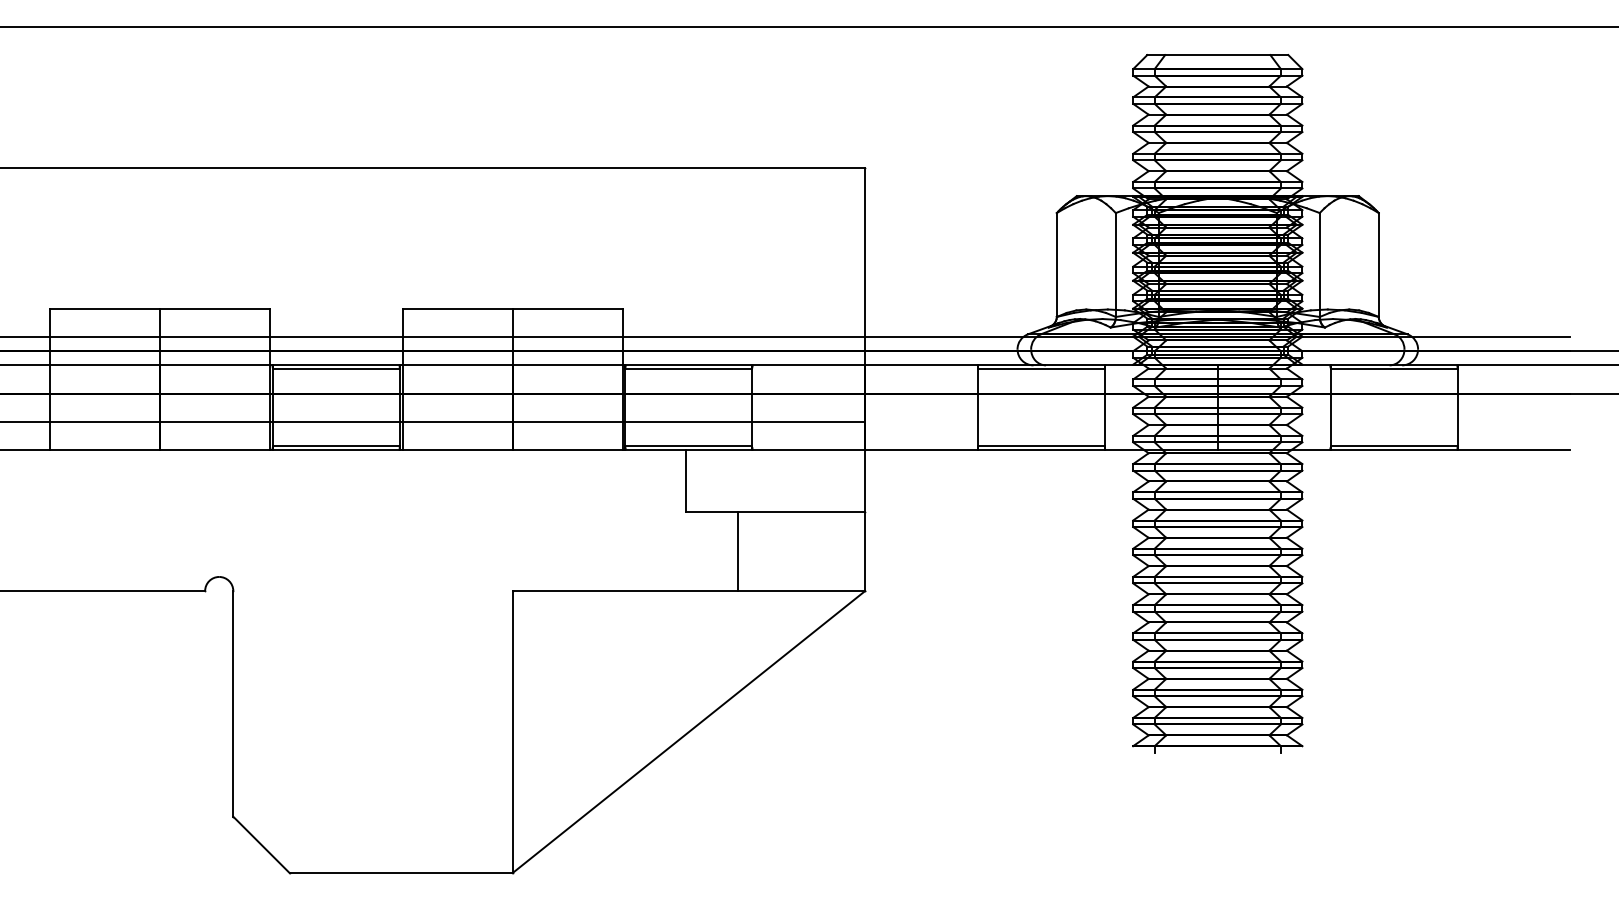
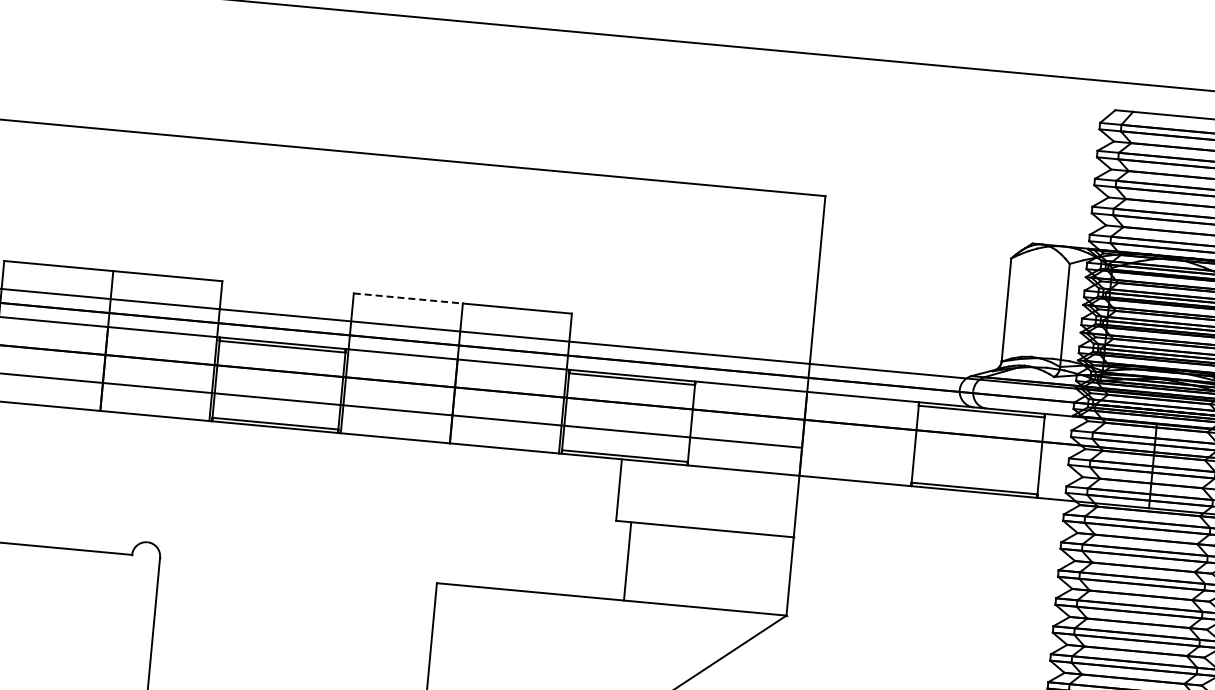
line: (458, 308) -> (409, 298), solid -> dashed
line: (738, 551) -> (627, 561), moved

